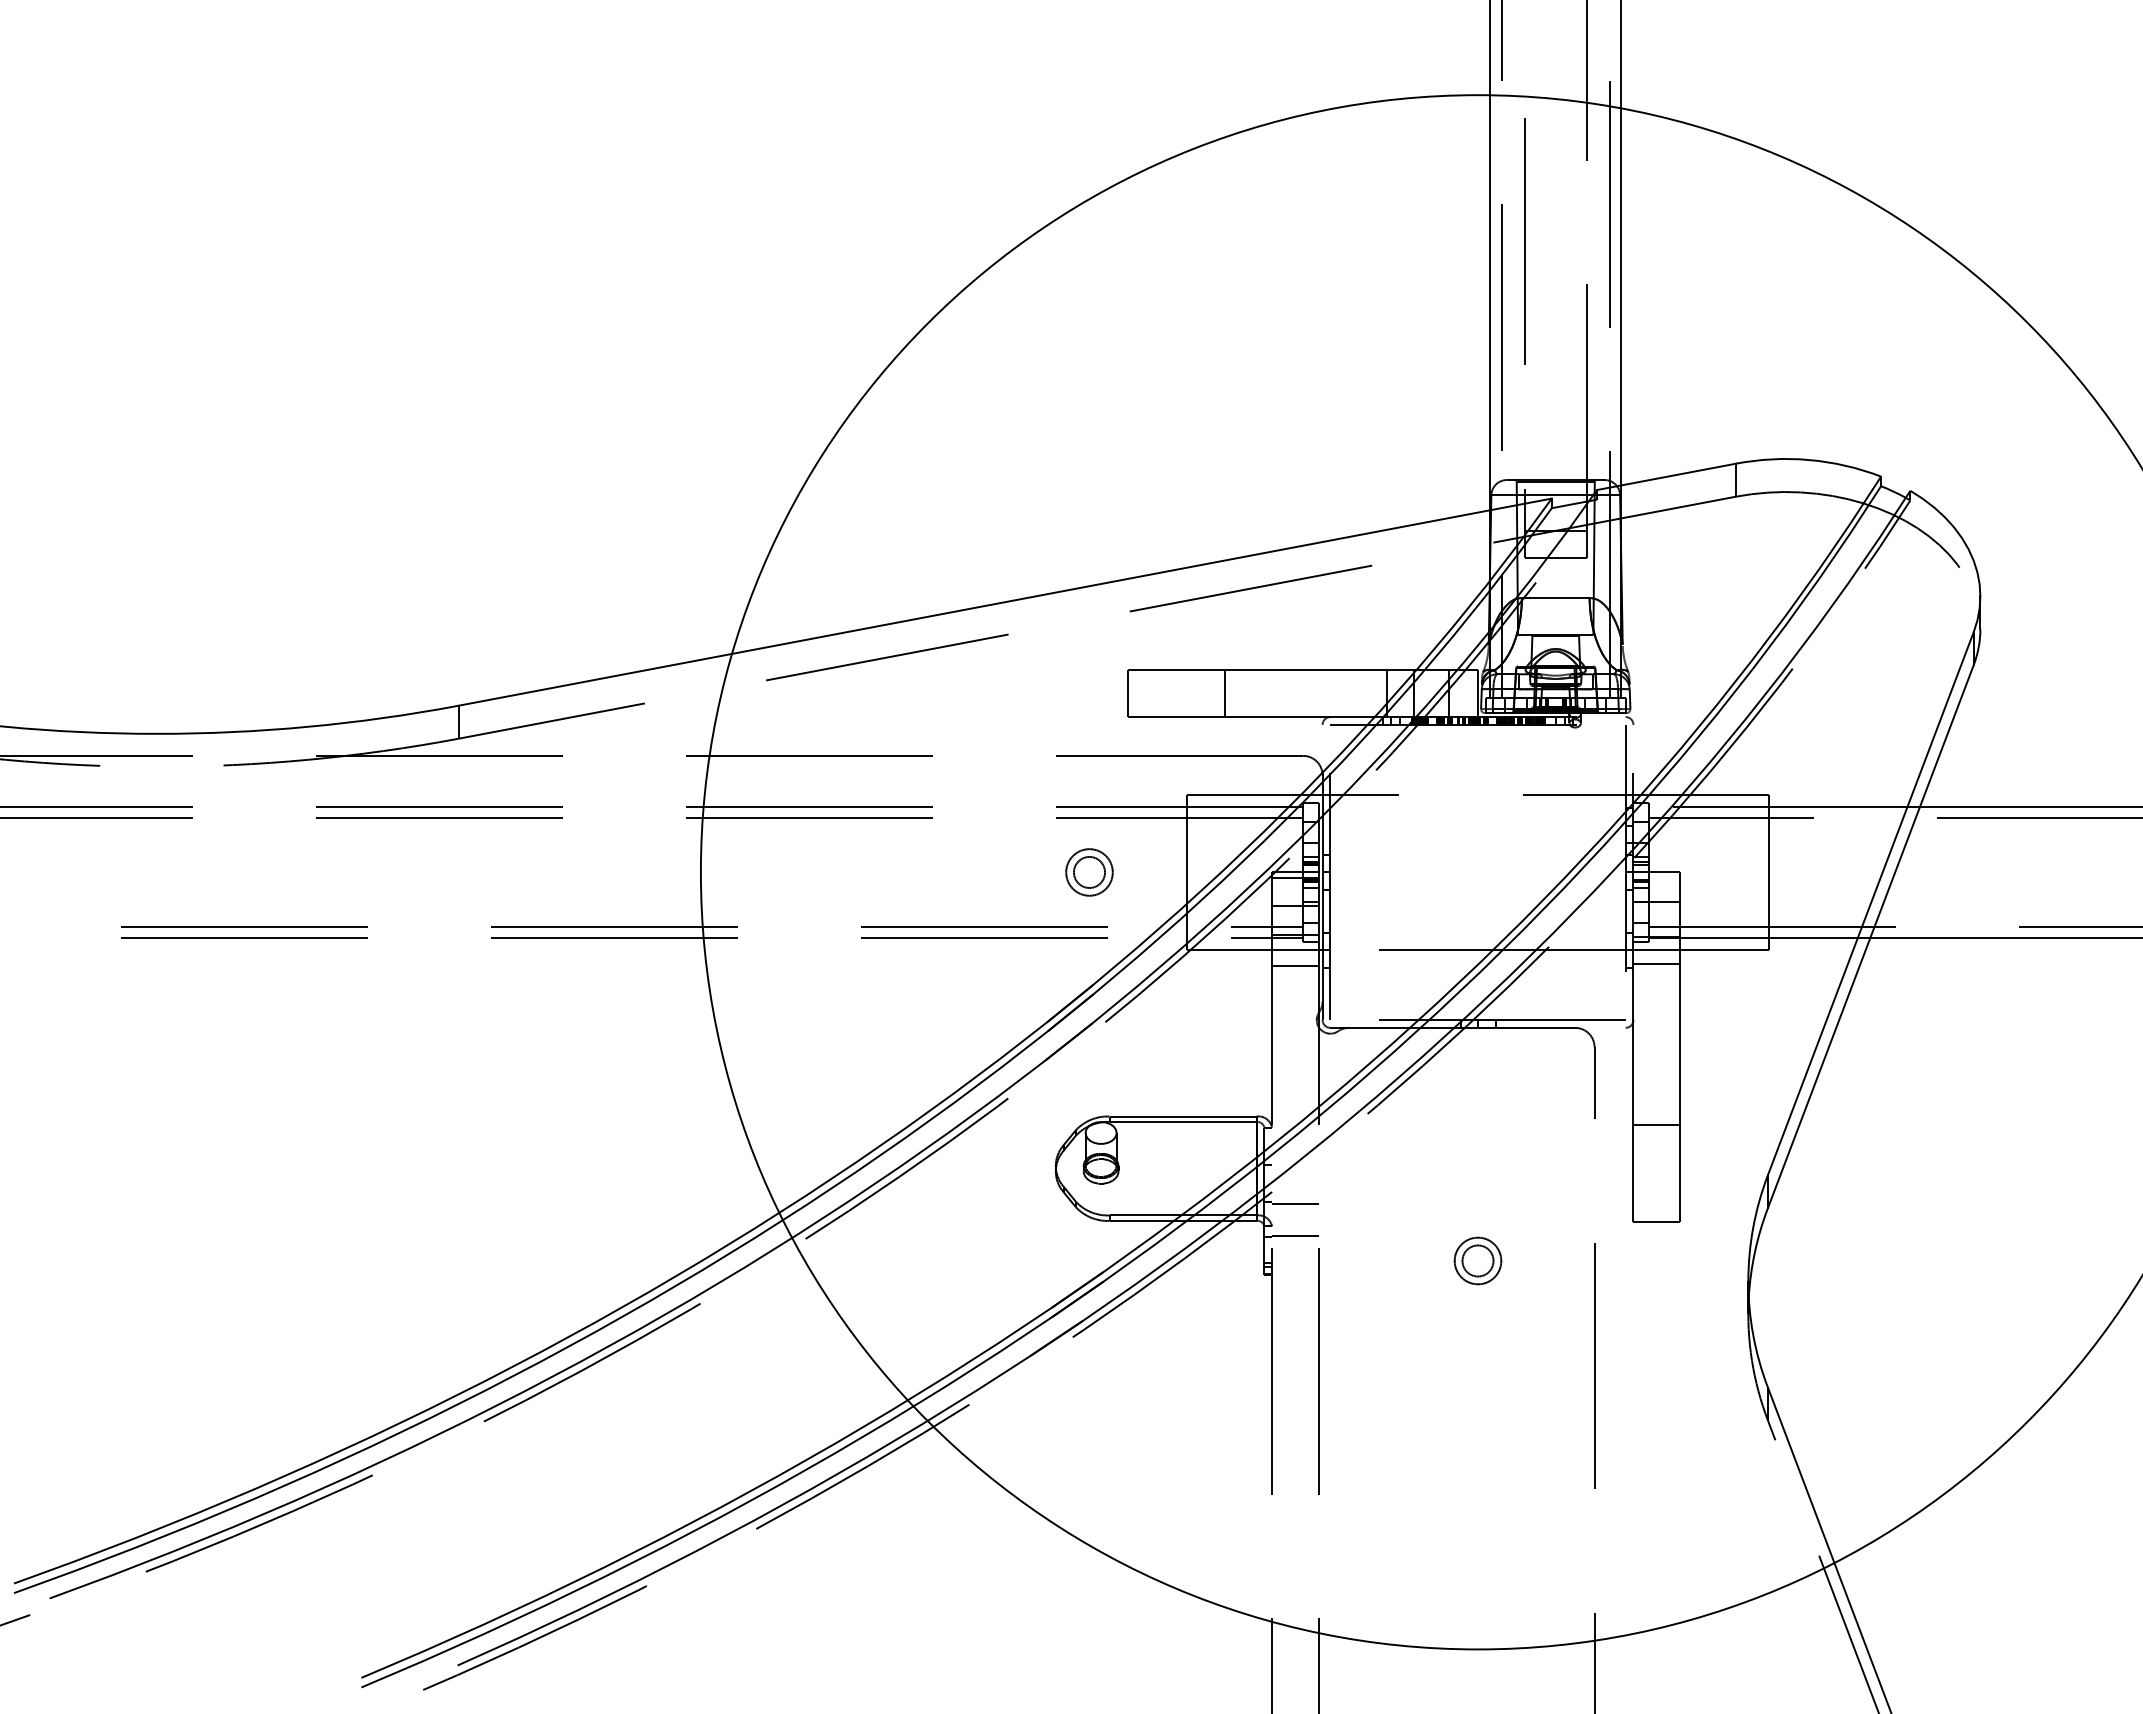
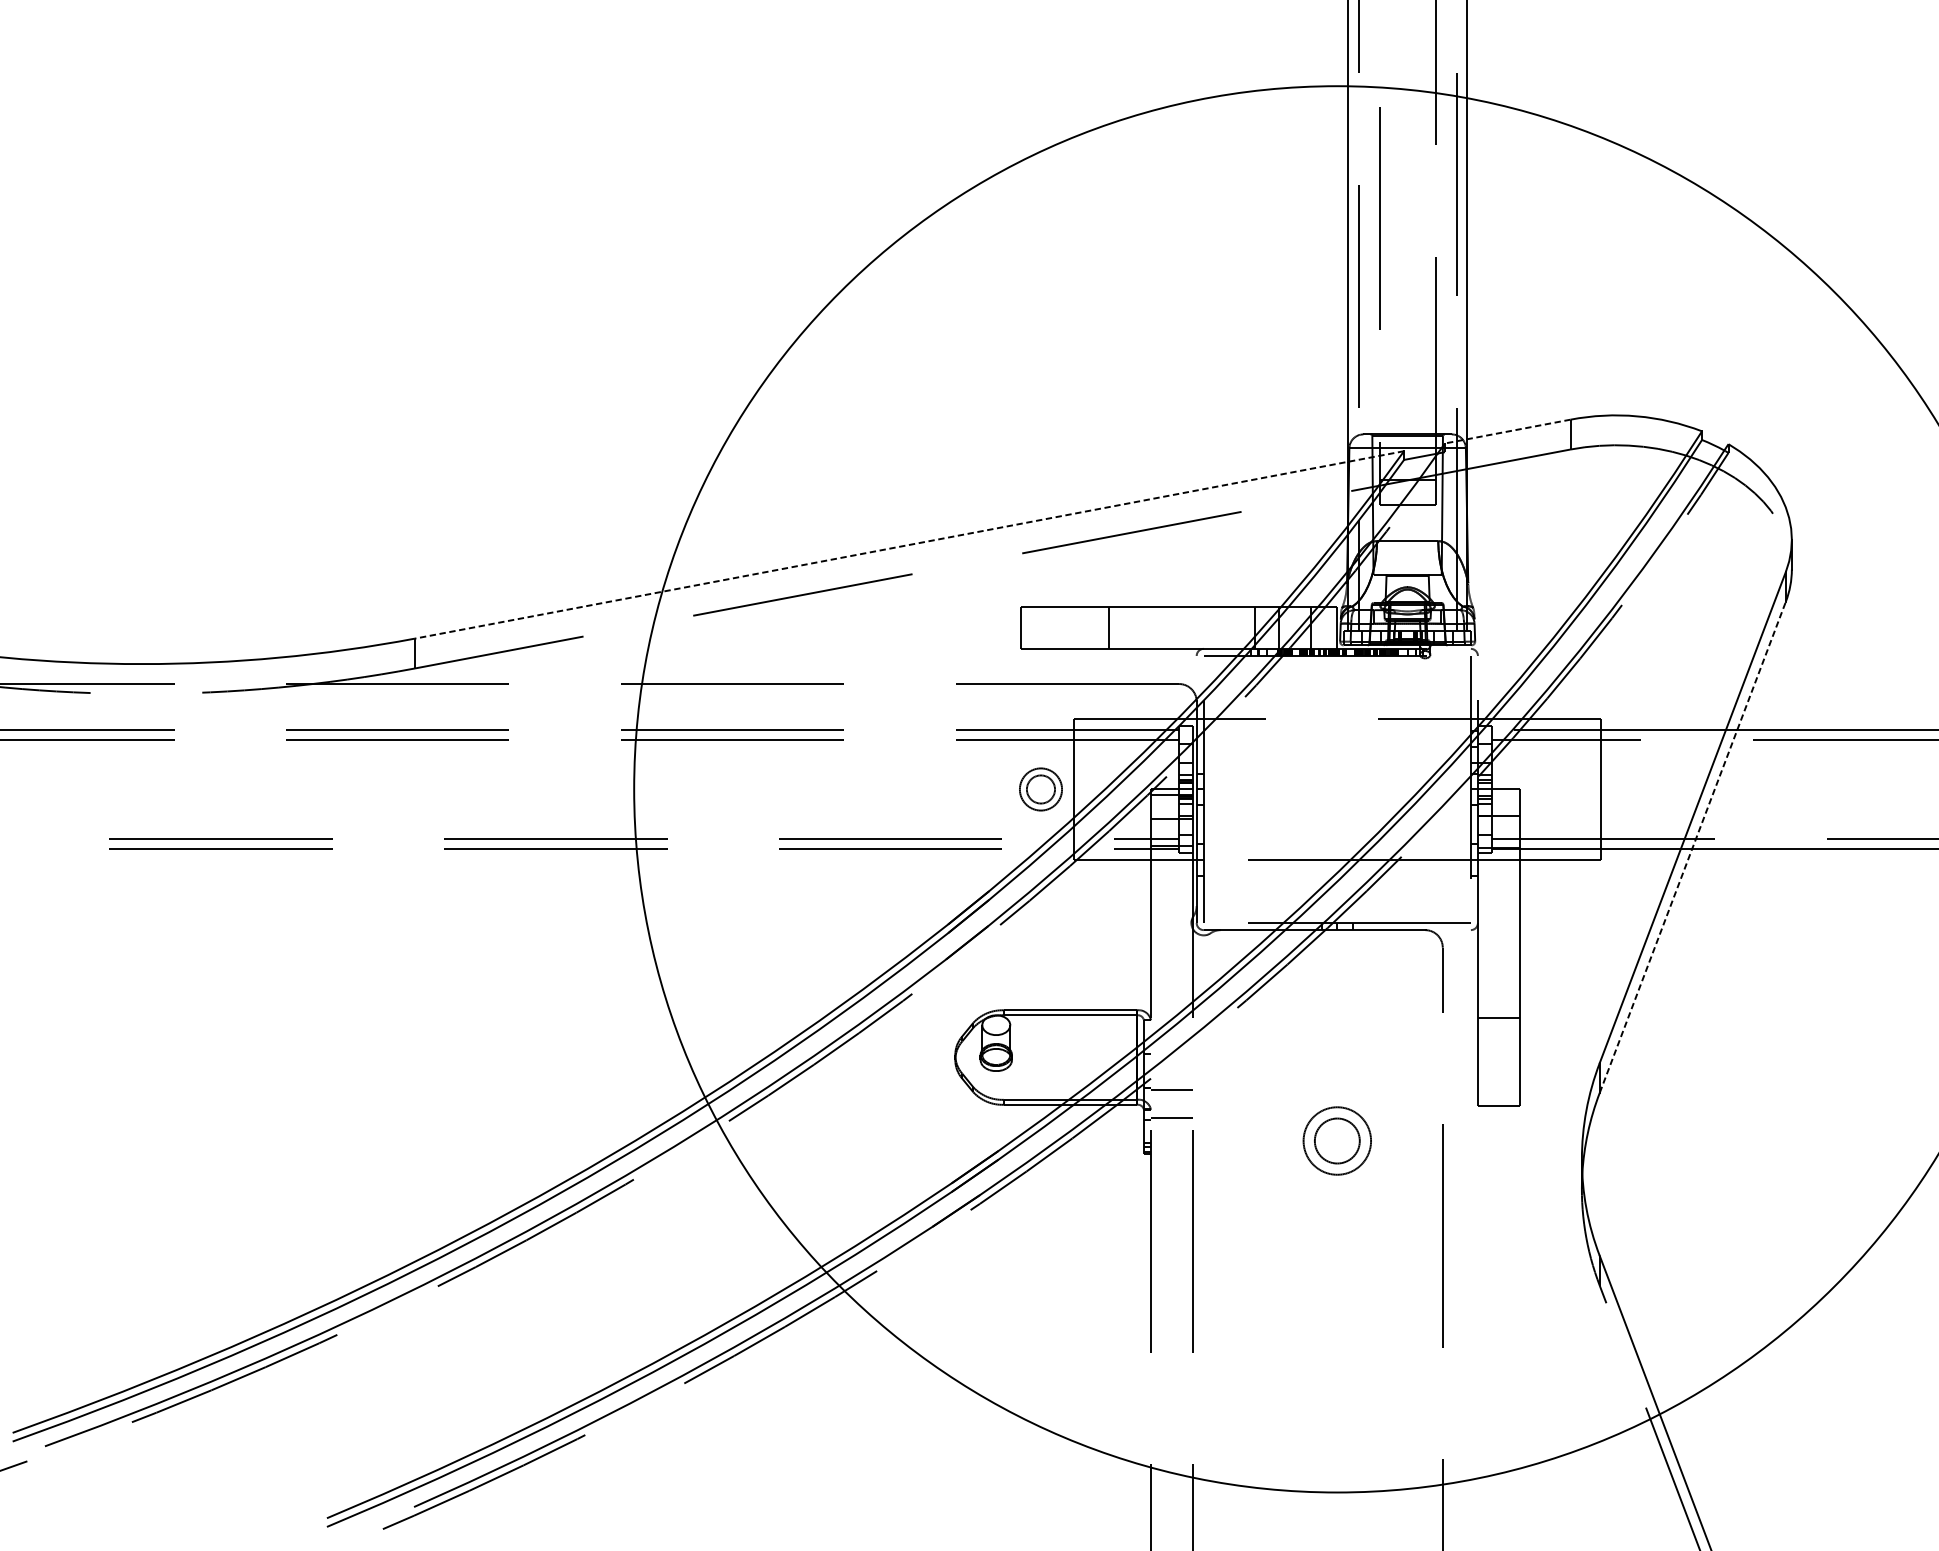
line: (1666, 476) -> (1507, 431), solid -> dashed
line: (1004, 602) -> (908, 545), solid -> dashed
part: (1089, 872) -> (1040, 789), moved
line: (1871, 935) -> (1693, 846), solid -> dashed
line: (1656, 963) -> (1498, 871), removed
line: (1295, 965) -> (1172, 873), removed
part: (1477, 1260) -> (1336, 1140), size x1.6

